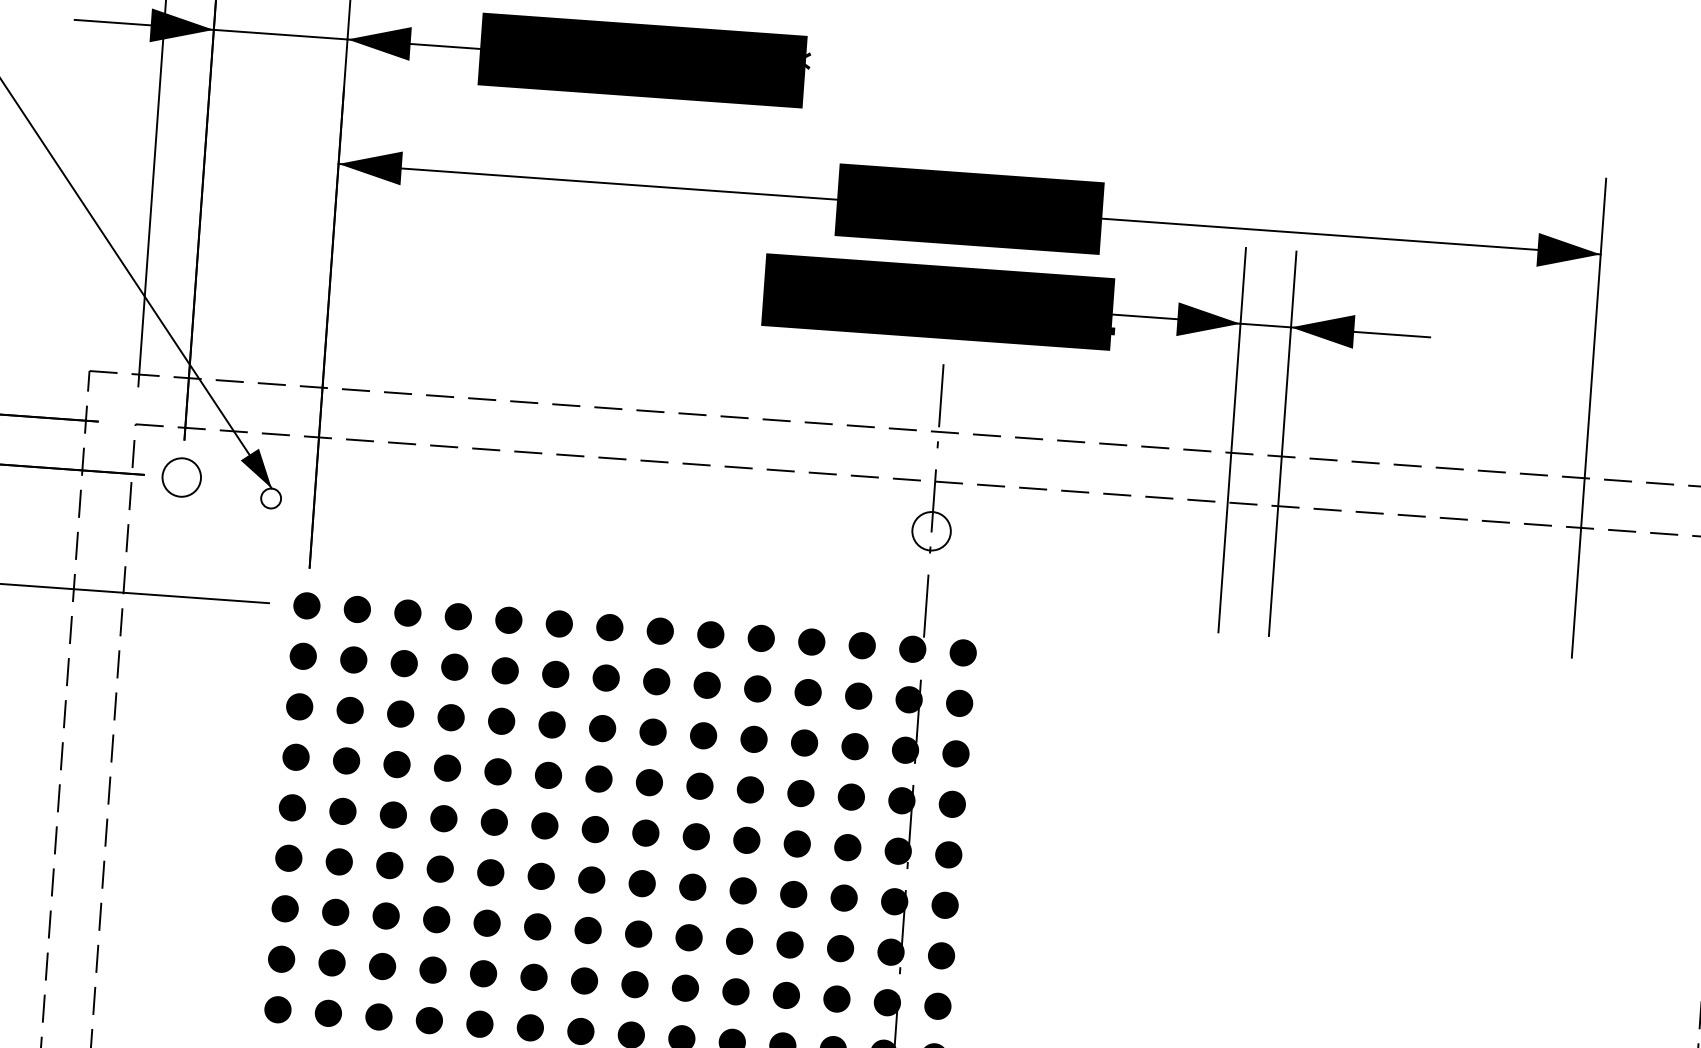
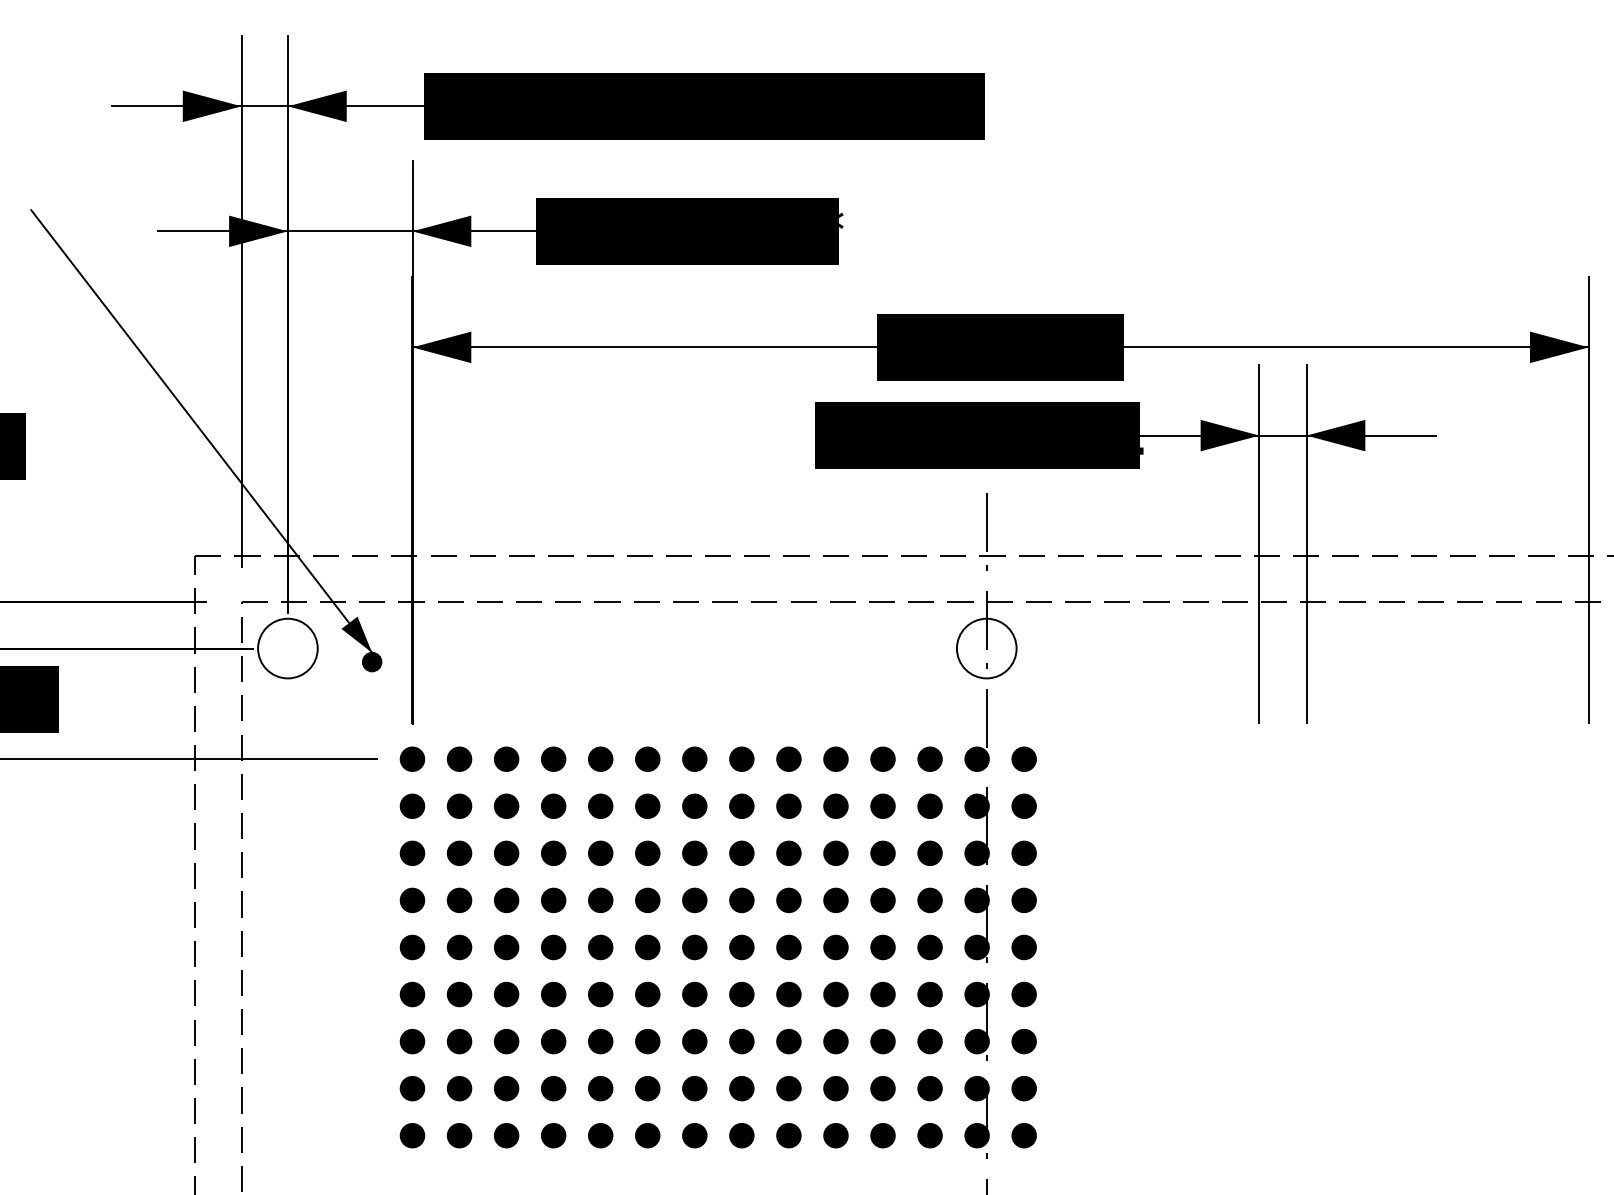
circle: (181, 477) -> (287, 648), size x1.67
fill: (270, 497) -> (371, 661), added
circle: (931, 531) -> (986, 648), size x1.67

